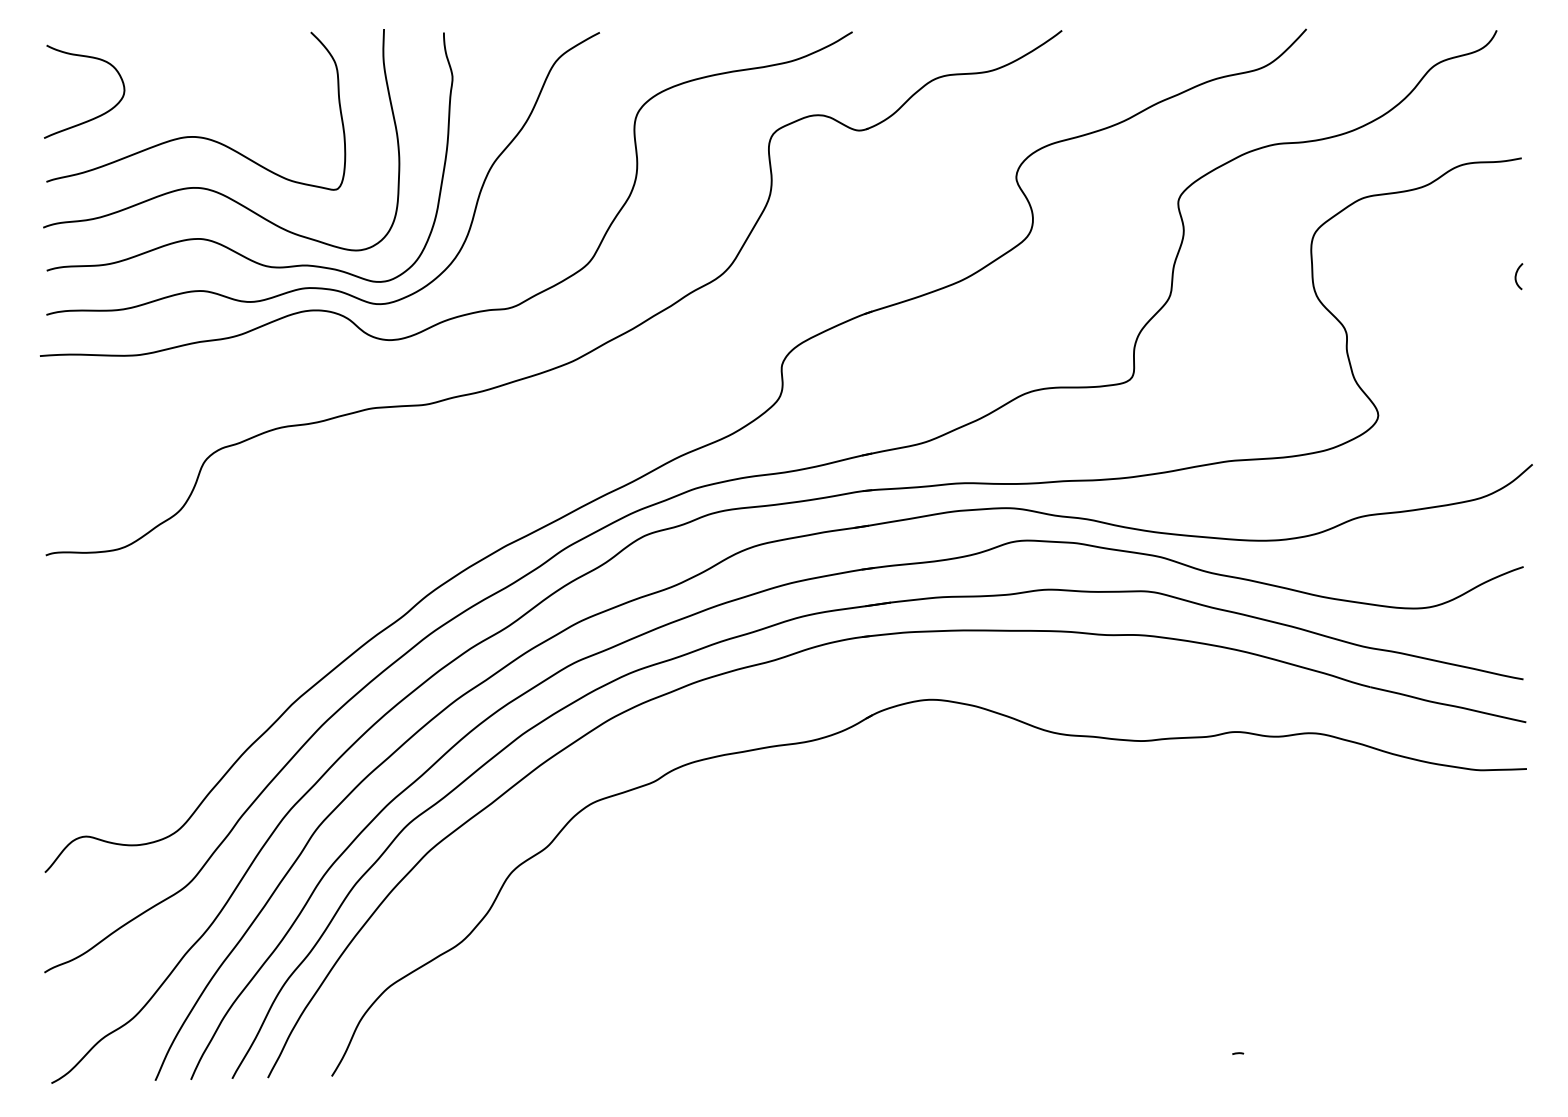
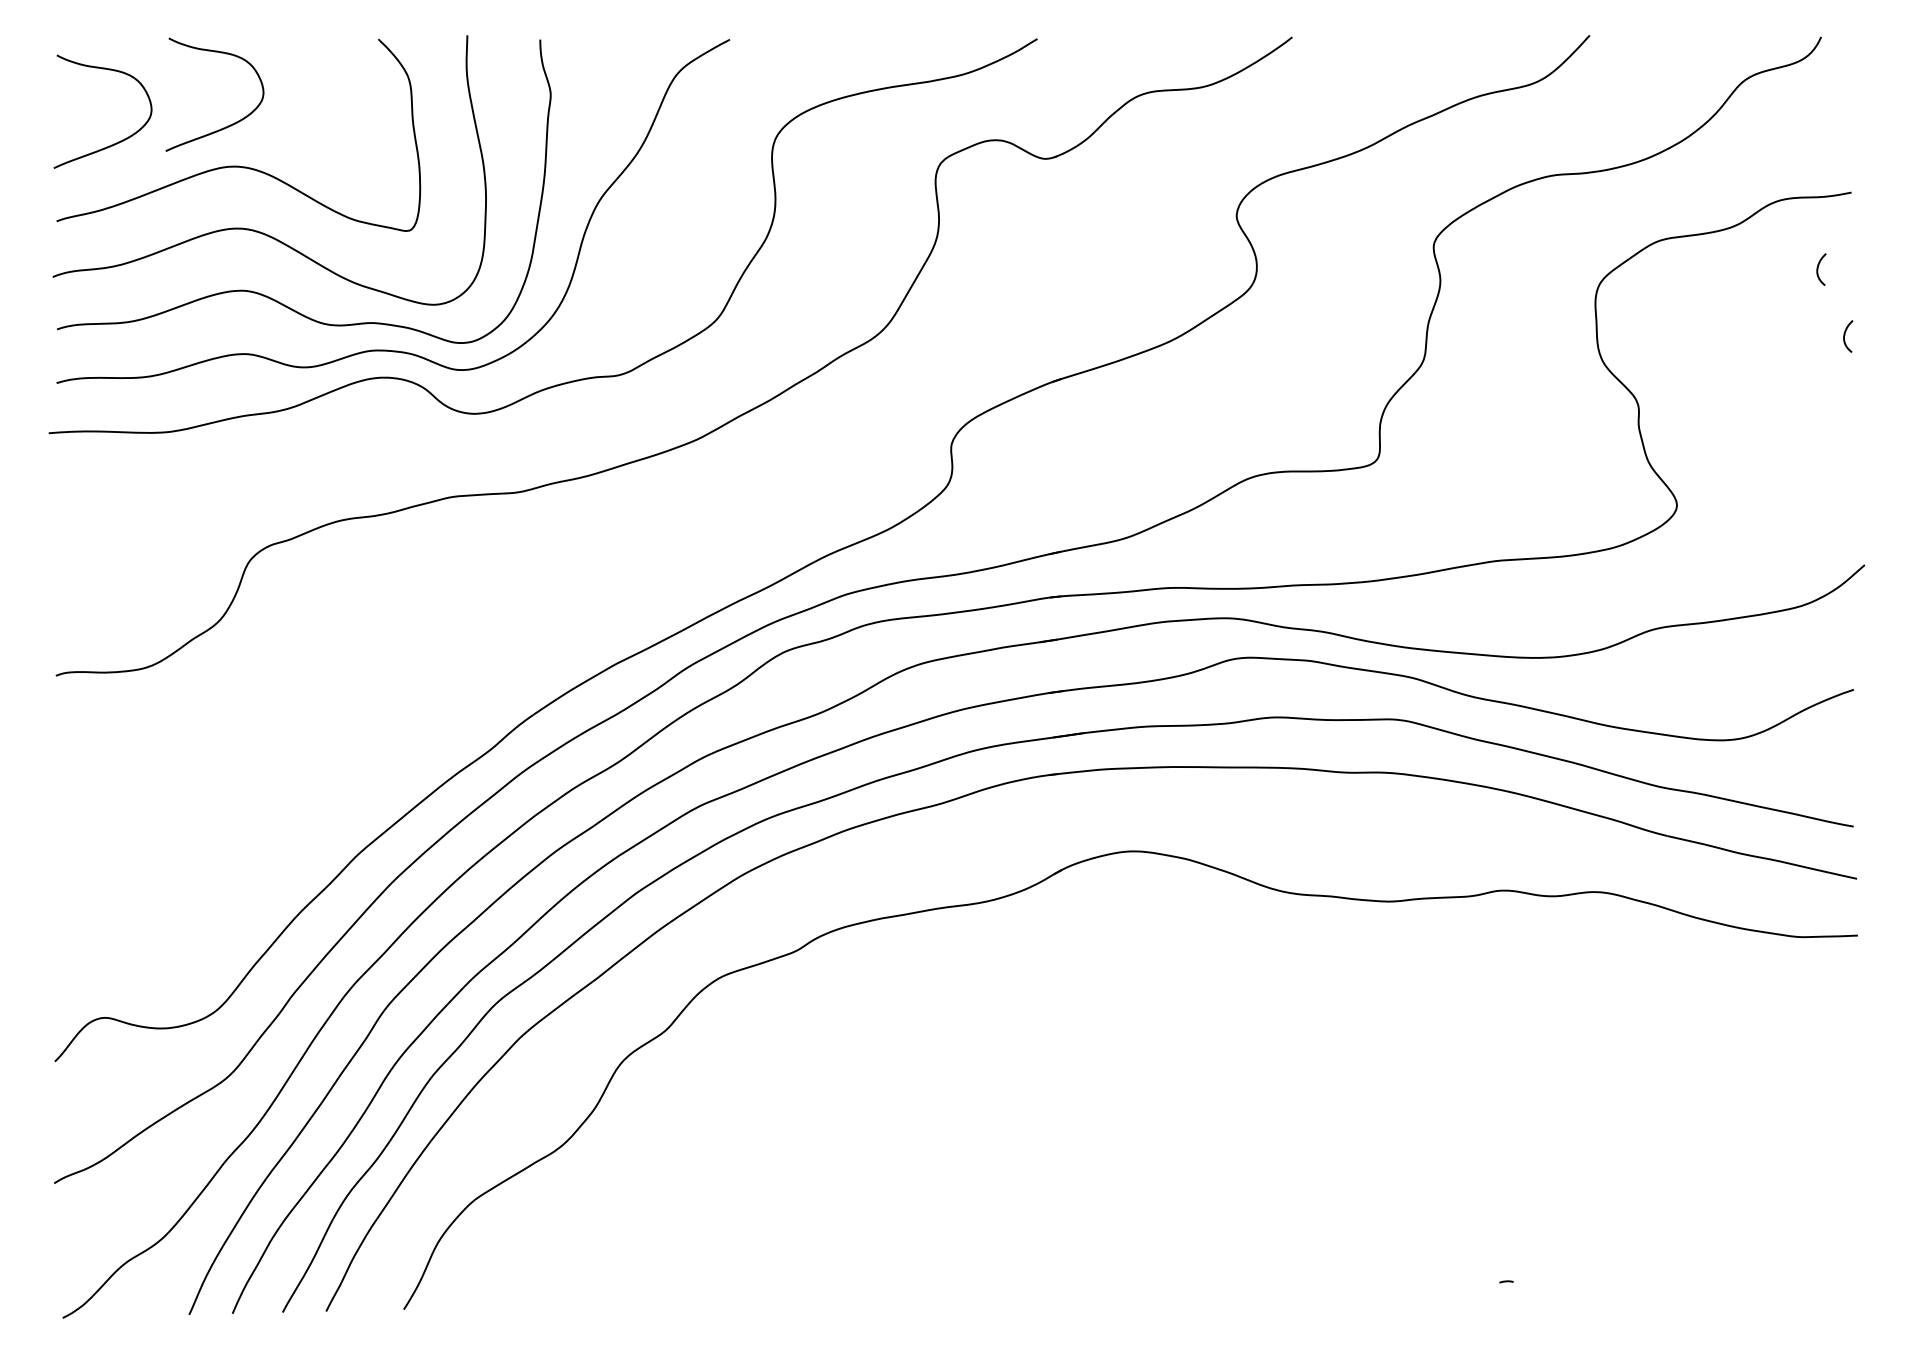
curve: (188, 102) -> (229, 124), added
curve: (1494, 221) -> (1818, 269), added

